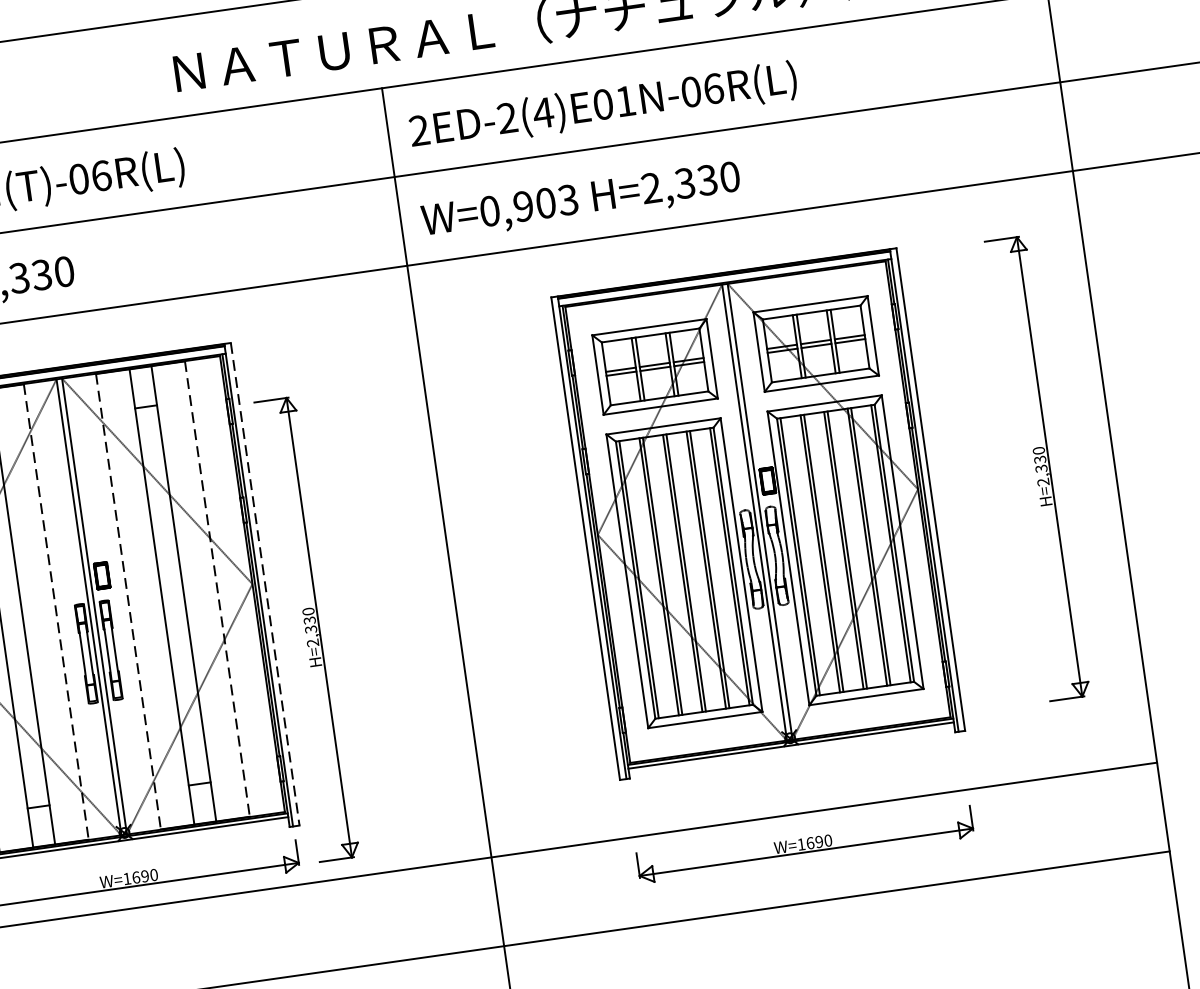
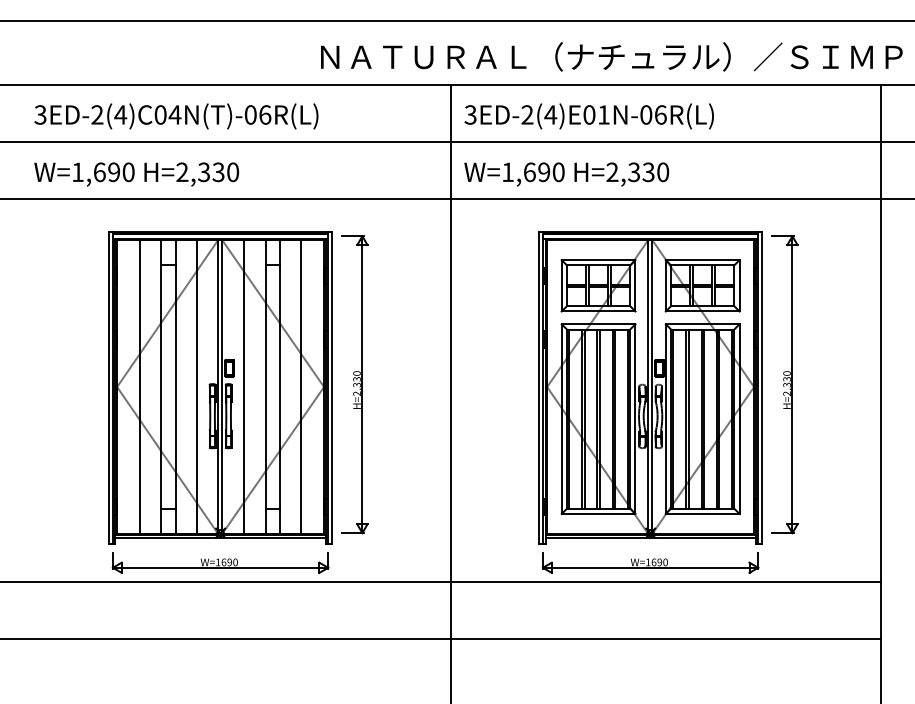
text: (419, 130) -> (470, 114), 2ED-2(4)E01N-06R(L) -> 3ED-2(4)E01N-06R(L)
text: (529, 205) -> (533, 172), W=0,903 -> W=1,690
part: (1037, 468) -> (784, 384), moved
line: (265, 584) -> (332, 388), dashed -> solid
line: (217, 589) -> (301, 387), dashed -> solid
line: (127, 602) -> (243, 387), dashed -> solid
line: (56, 612) -> (197, 387), dashed -> solid
part: (306, 629) -> (354, 384), moved
part: (804, 844) -> (650, 562), moved

